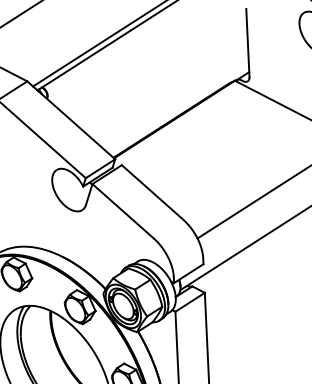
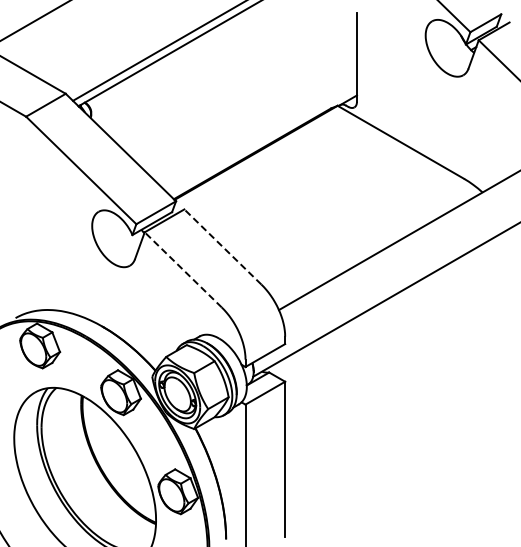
line: (152, 192) -> (222, 246), solid -> dashed
line: (123, 211) -> (183, 269), solid -> dashed

